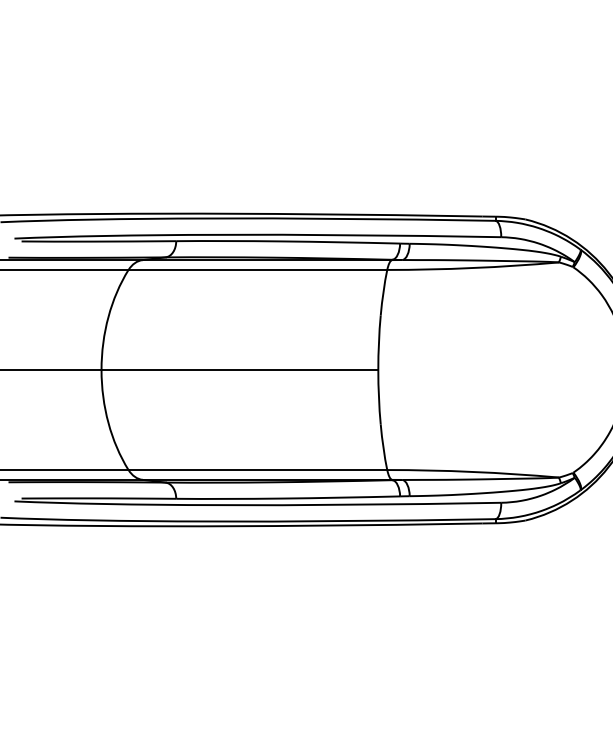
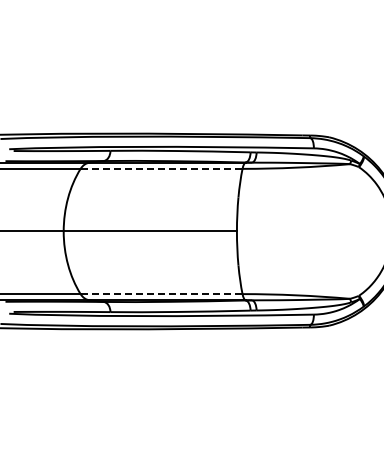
line: (257, 269) -> (161, 168), solid -> dashed
line: (257, 470) -> (161, 294), solid -> dashed

